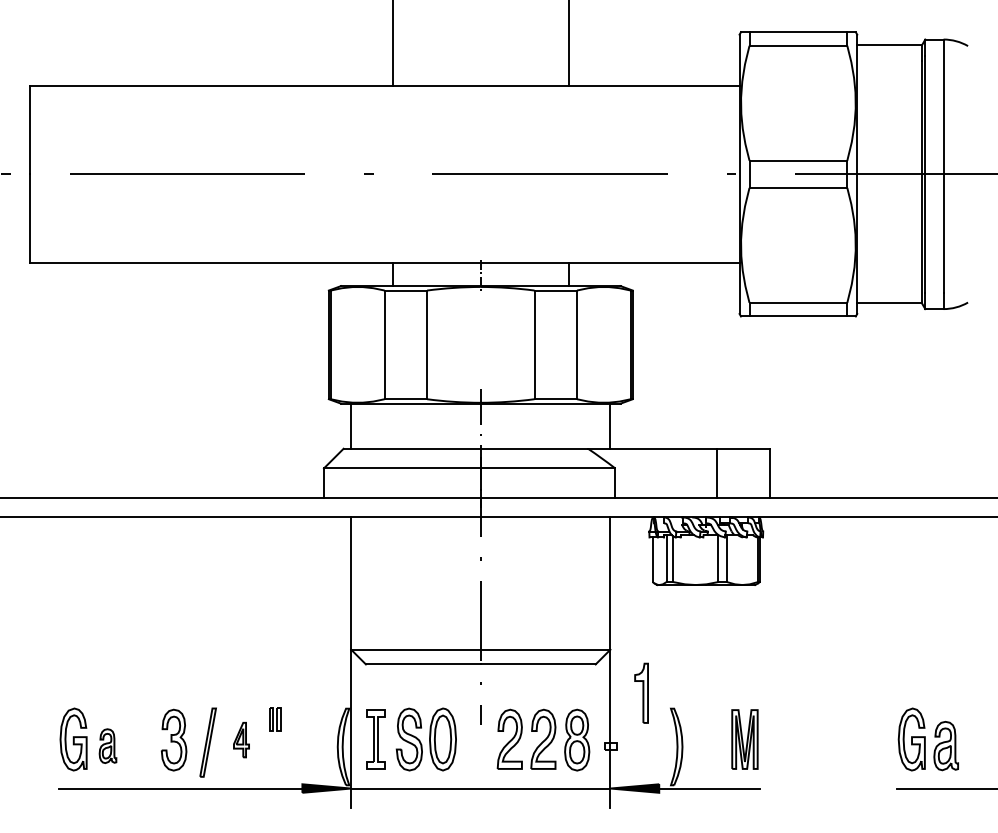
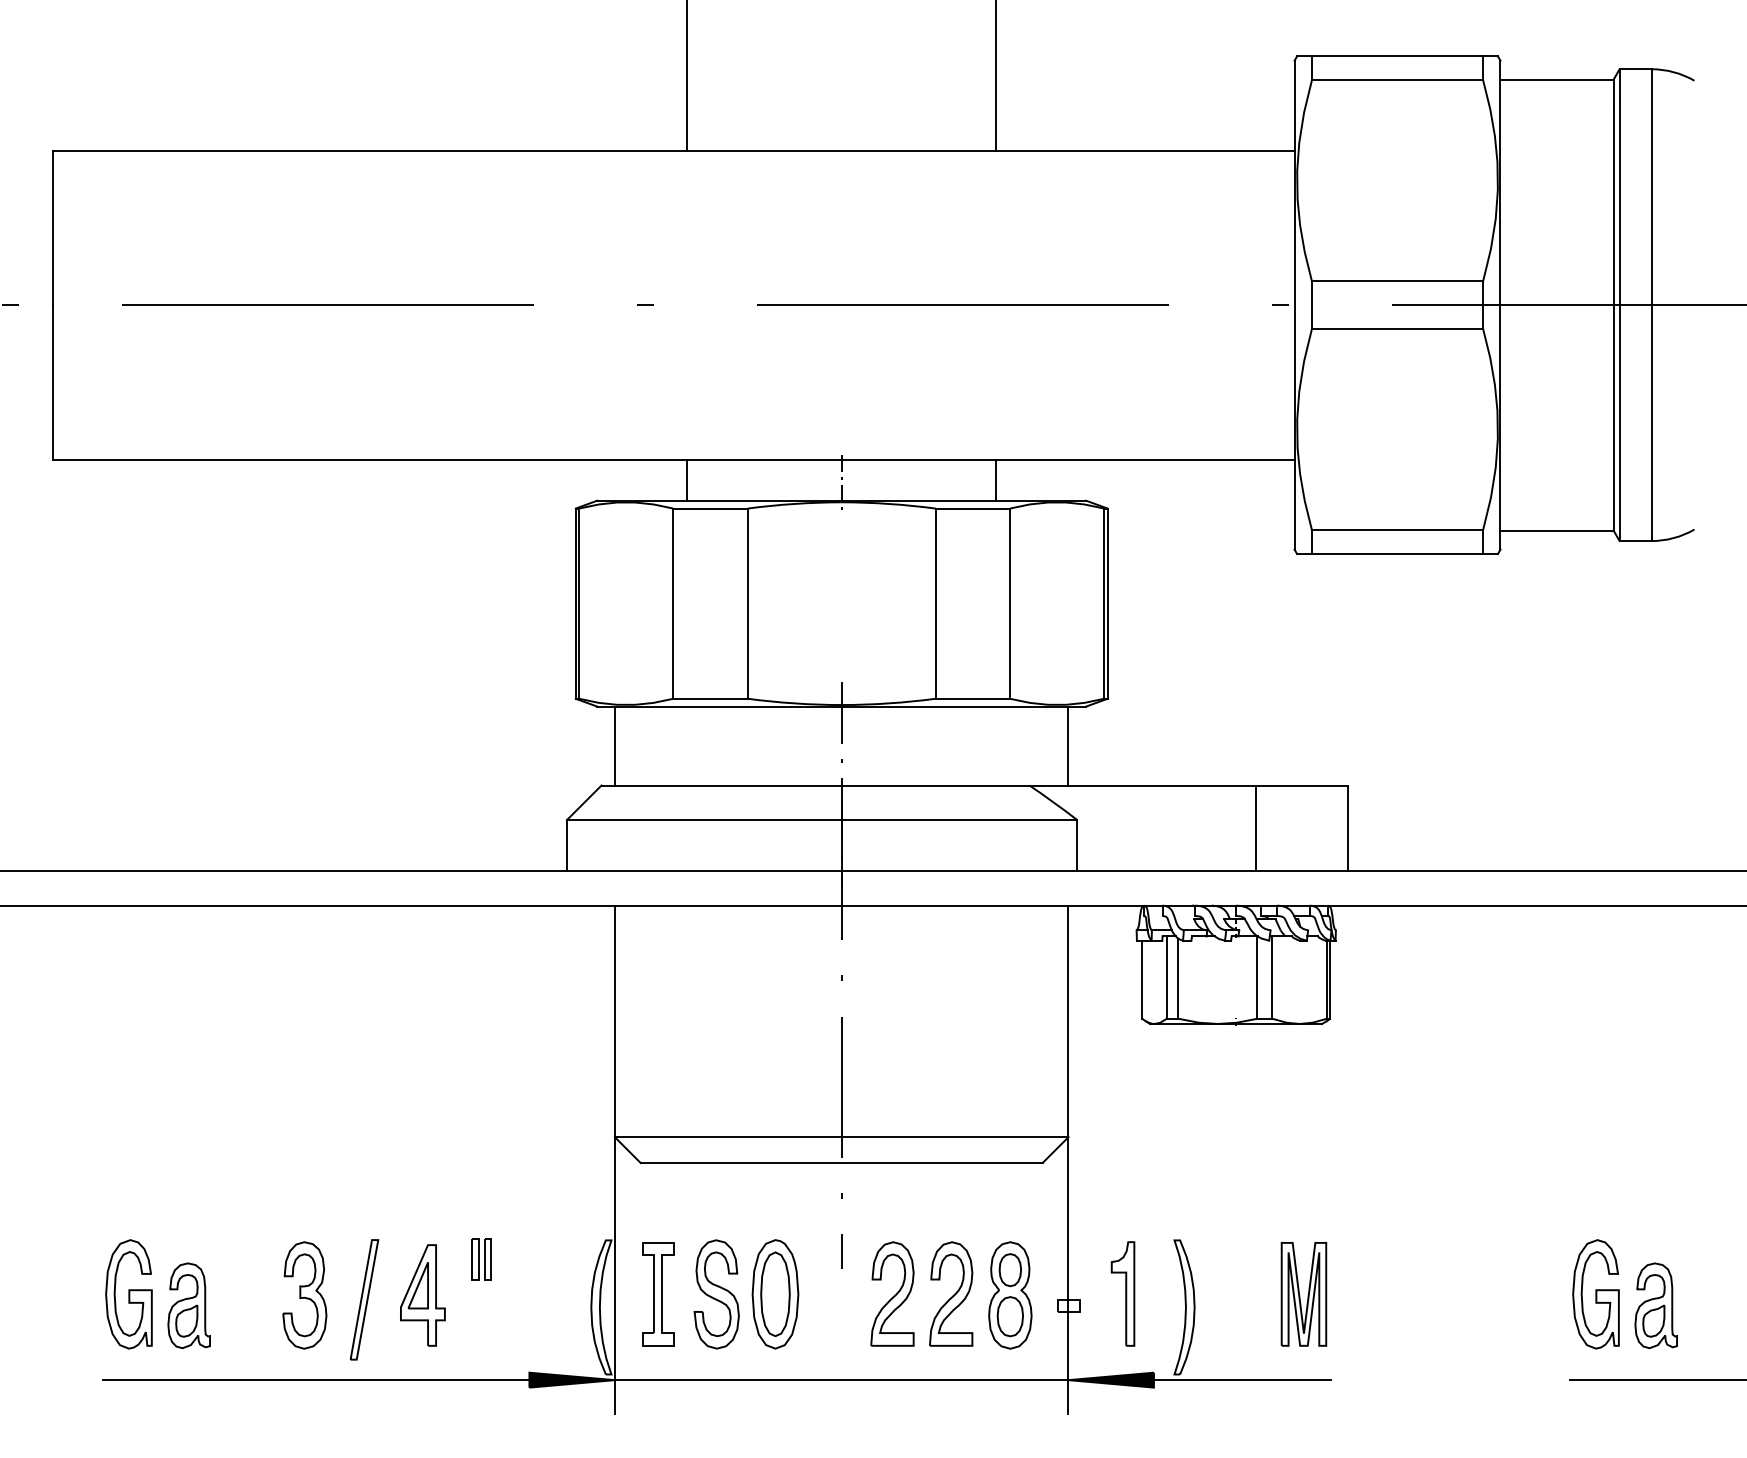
part: (641, 692) -> (1122, 1292), moved
part: (241, 739) -> (422, 1294), size x1.67
part: (107, 746) -> (188, 1306), size x1.43

